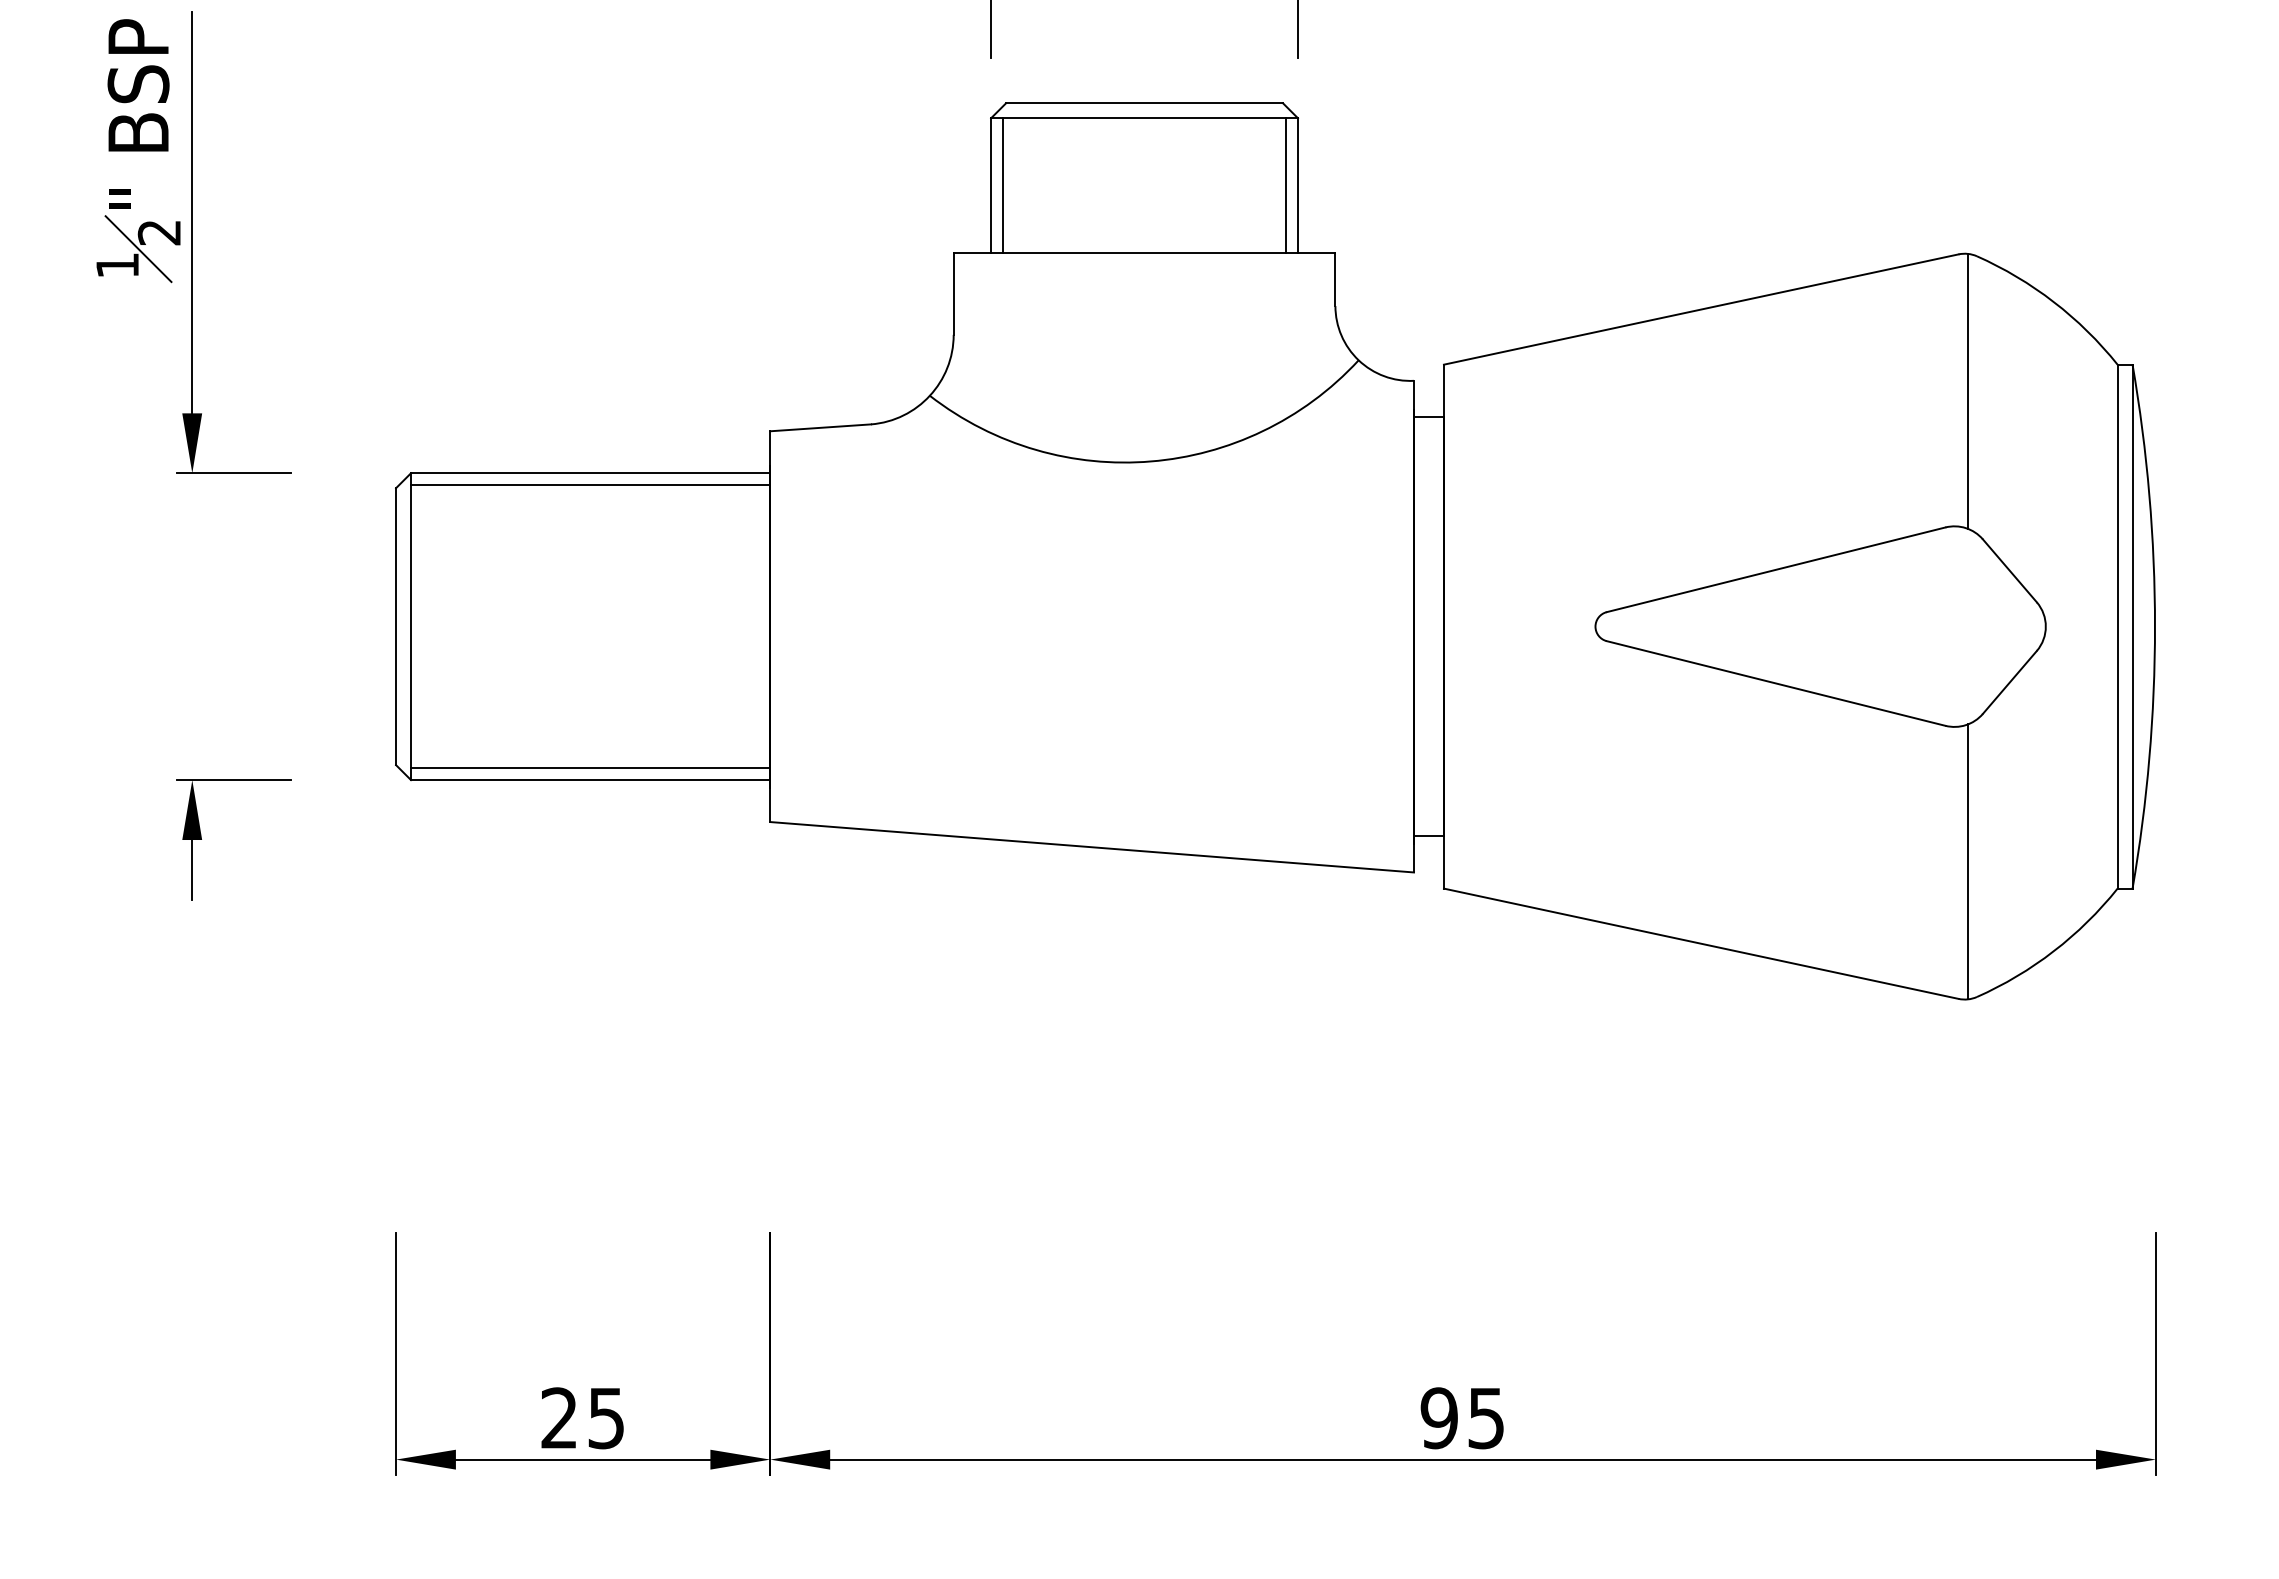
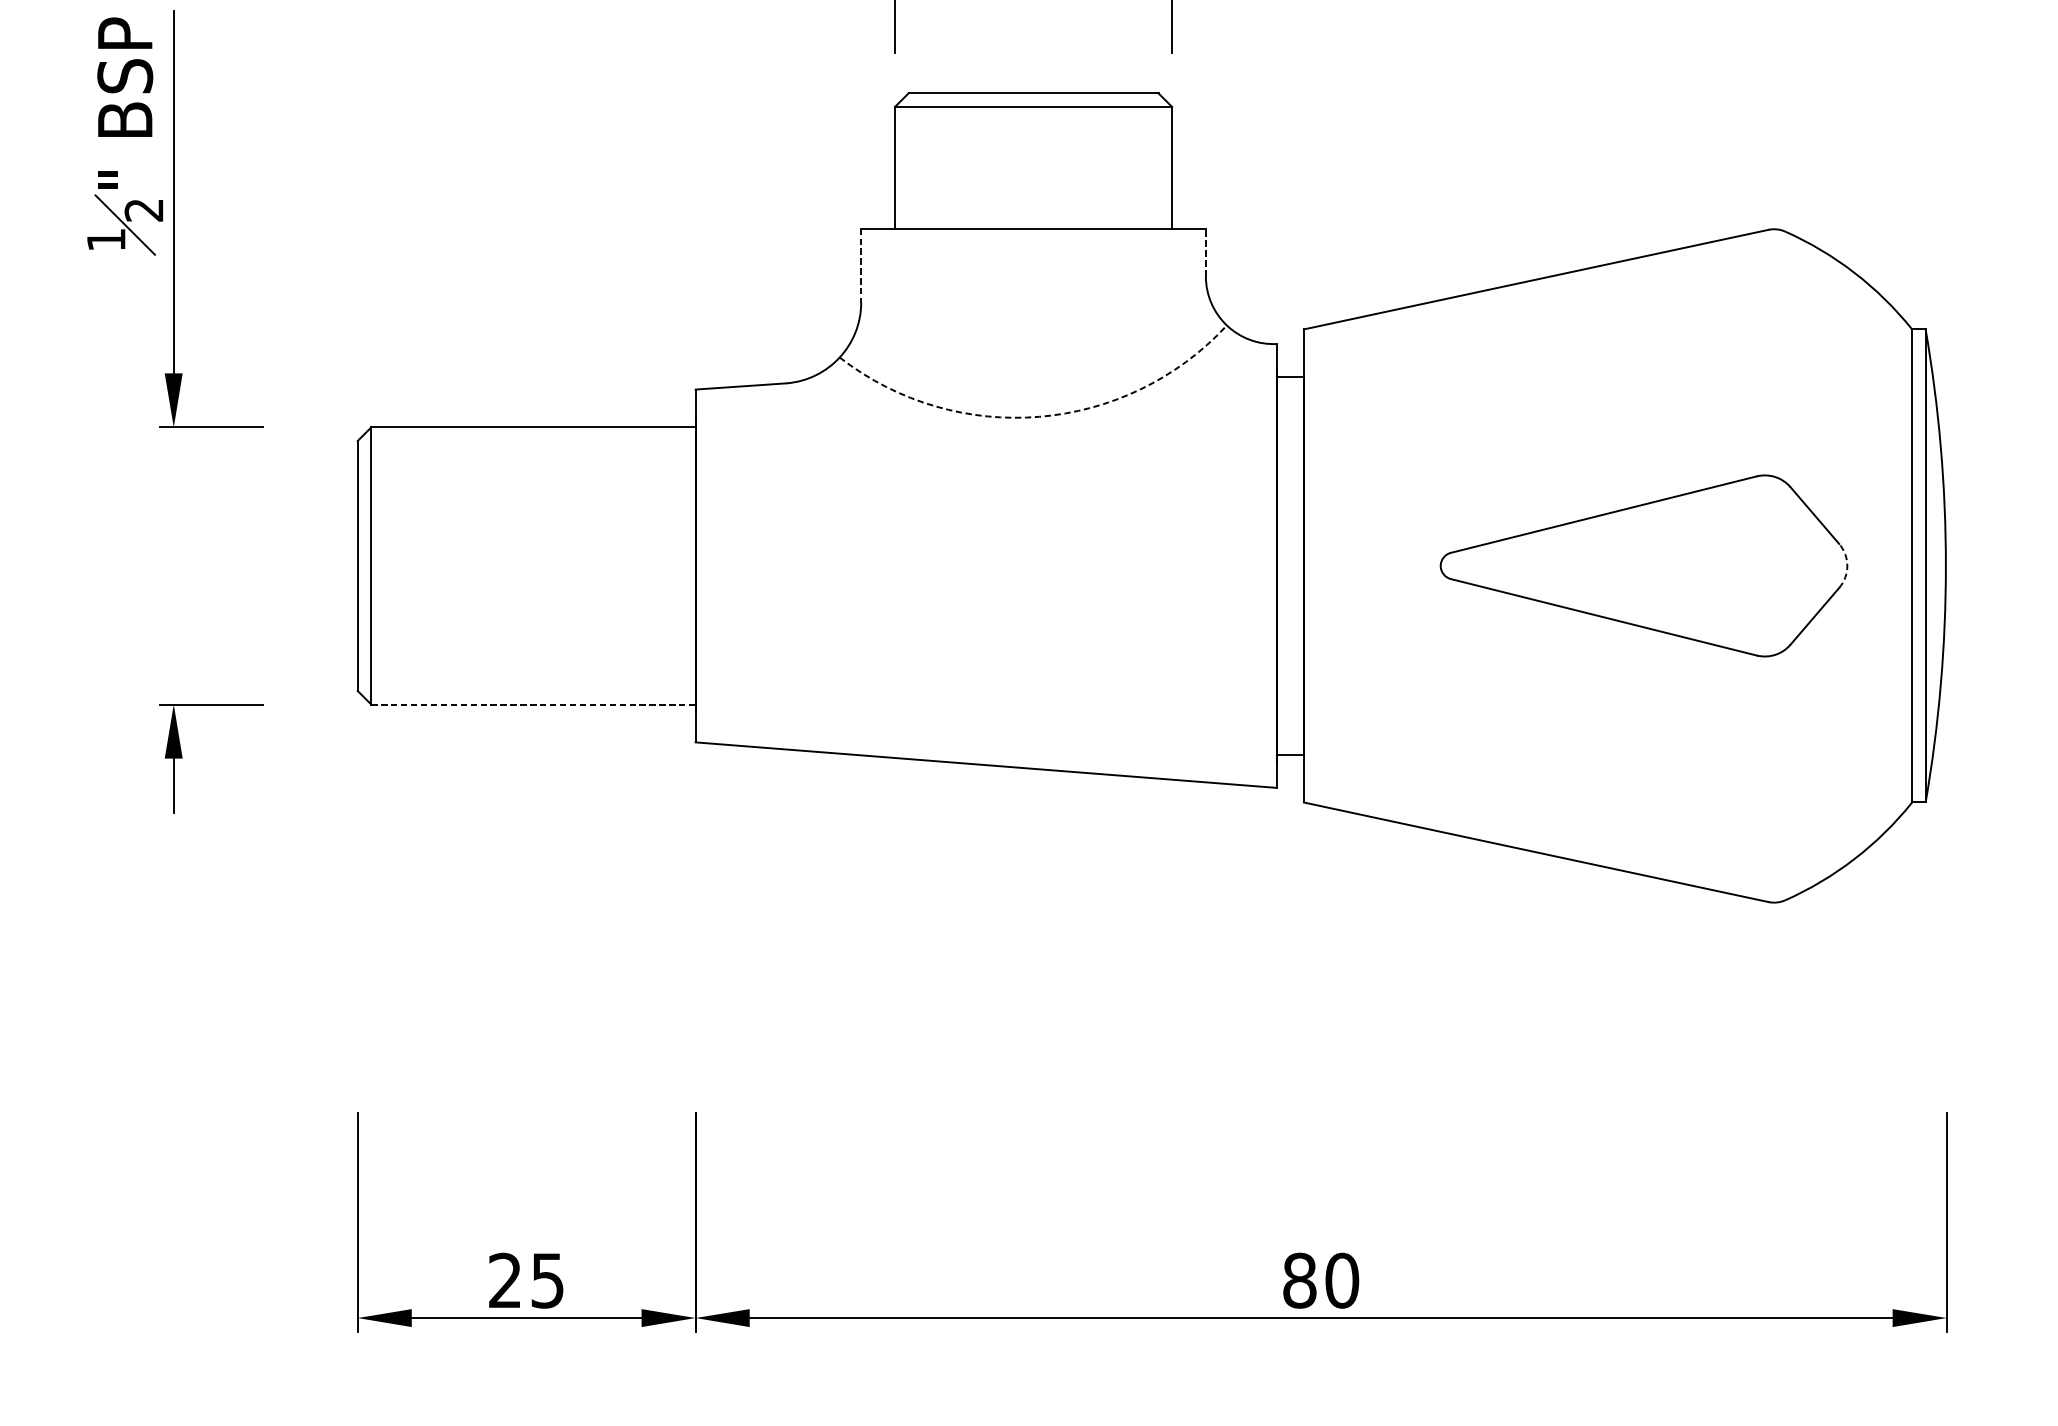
line: (1003, 185) -> (906, 167), removed
line: (1286, 185) -> (1161, 167), removed
line: (1335, 279) -> (1205, 252), solid -> dashed
line: (953, 293) -> (861, 265), solid -> dashed
line: (1967, 390) -> (1776, 352), removed
arc: (1151, 461) -> (1039, 416), solid -> dashed
line: (590, 485) -> (533, 438), removed
arc: (2045, 626) -> (1847, 565), solid -> dashed
line: (590, 768) -> (533, 694), removed
line: (590, 780) -> (533, 704), solid -> dashed
line: (1967, 861) -> (1776, 778), removed
text: (1462, 1418) -> (1320, 1280), 95 -> 80

